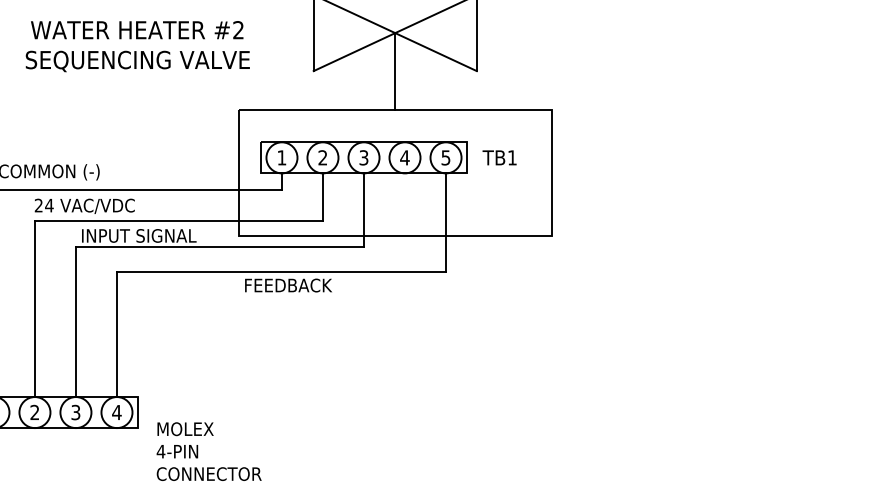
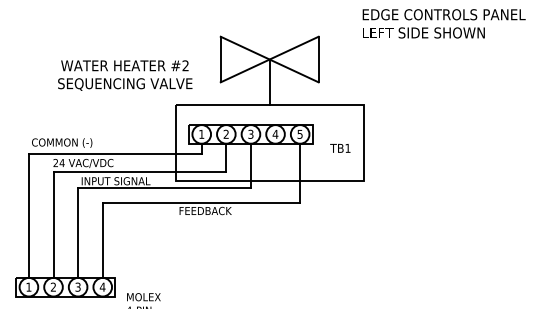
text: (138, 46) -> (125, 75), moved
text: (499, 158) -> (340, 148), moved

